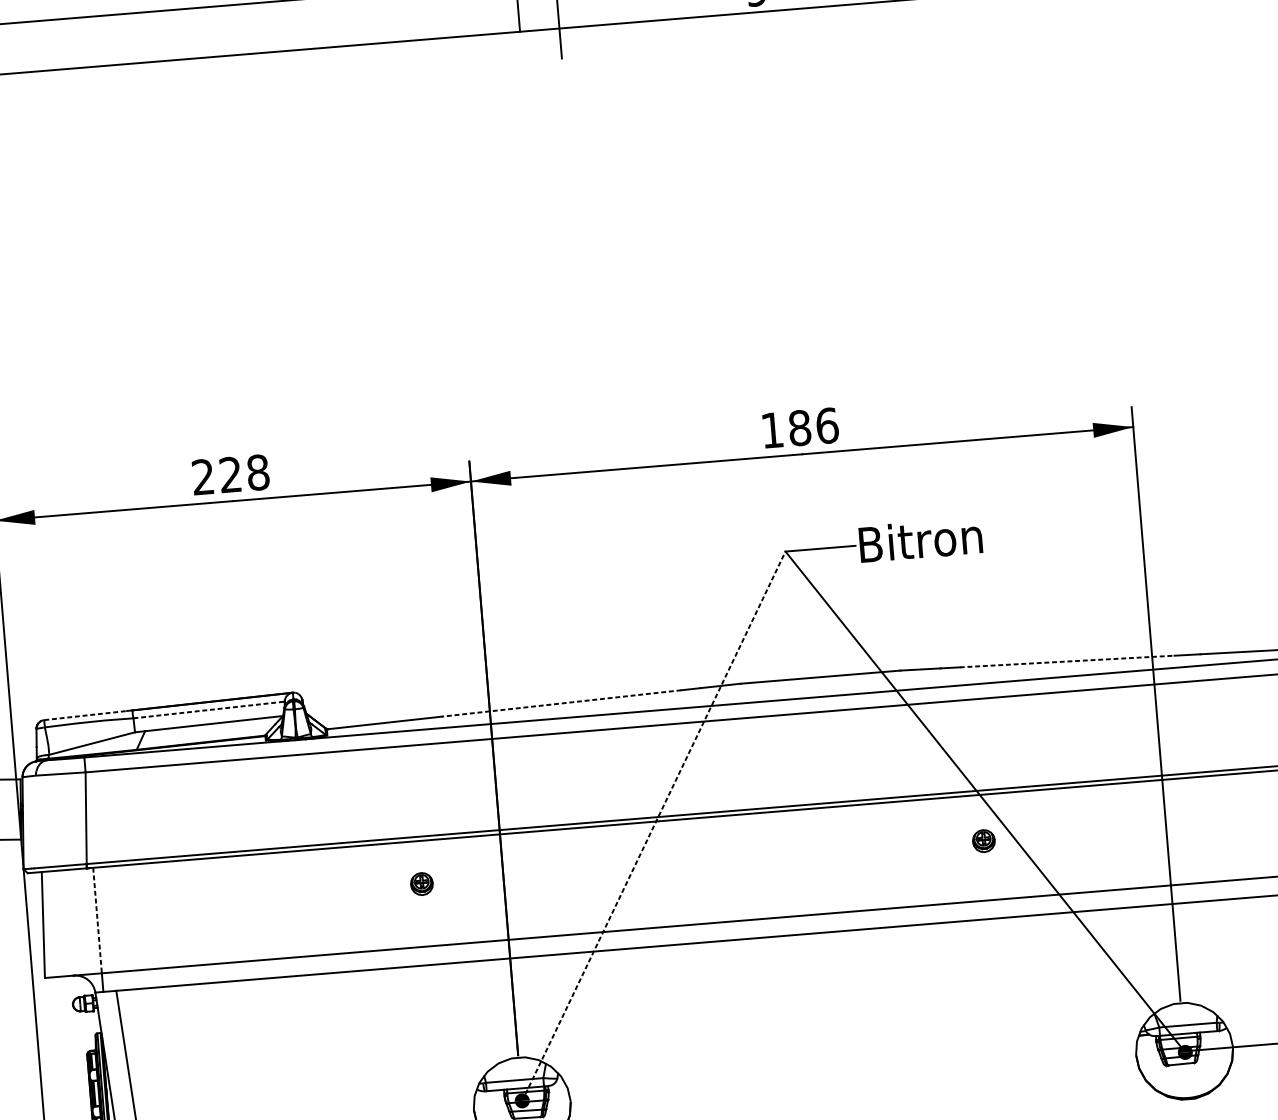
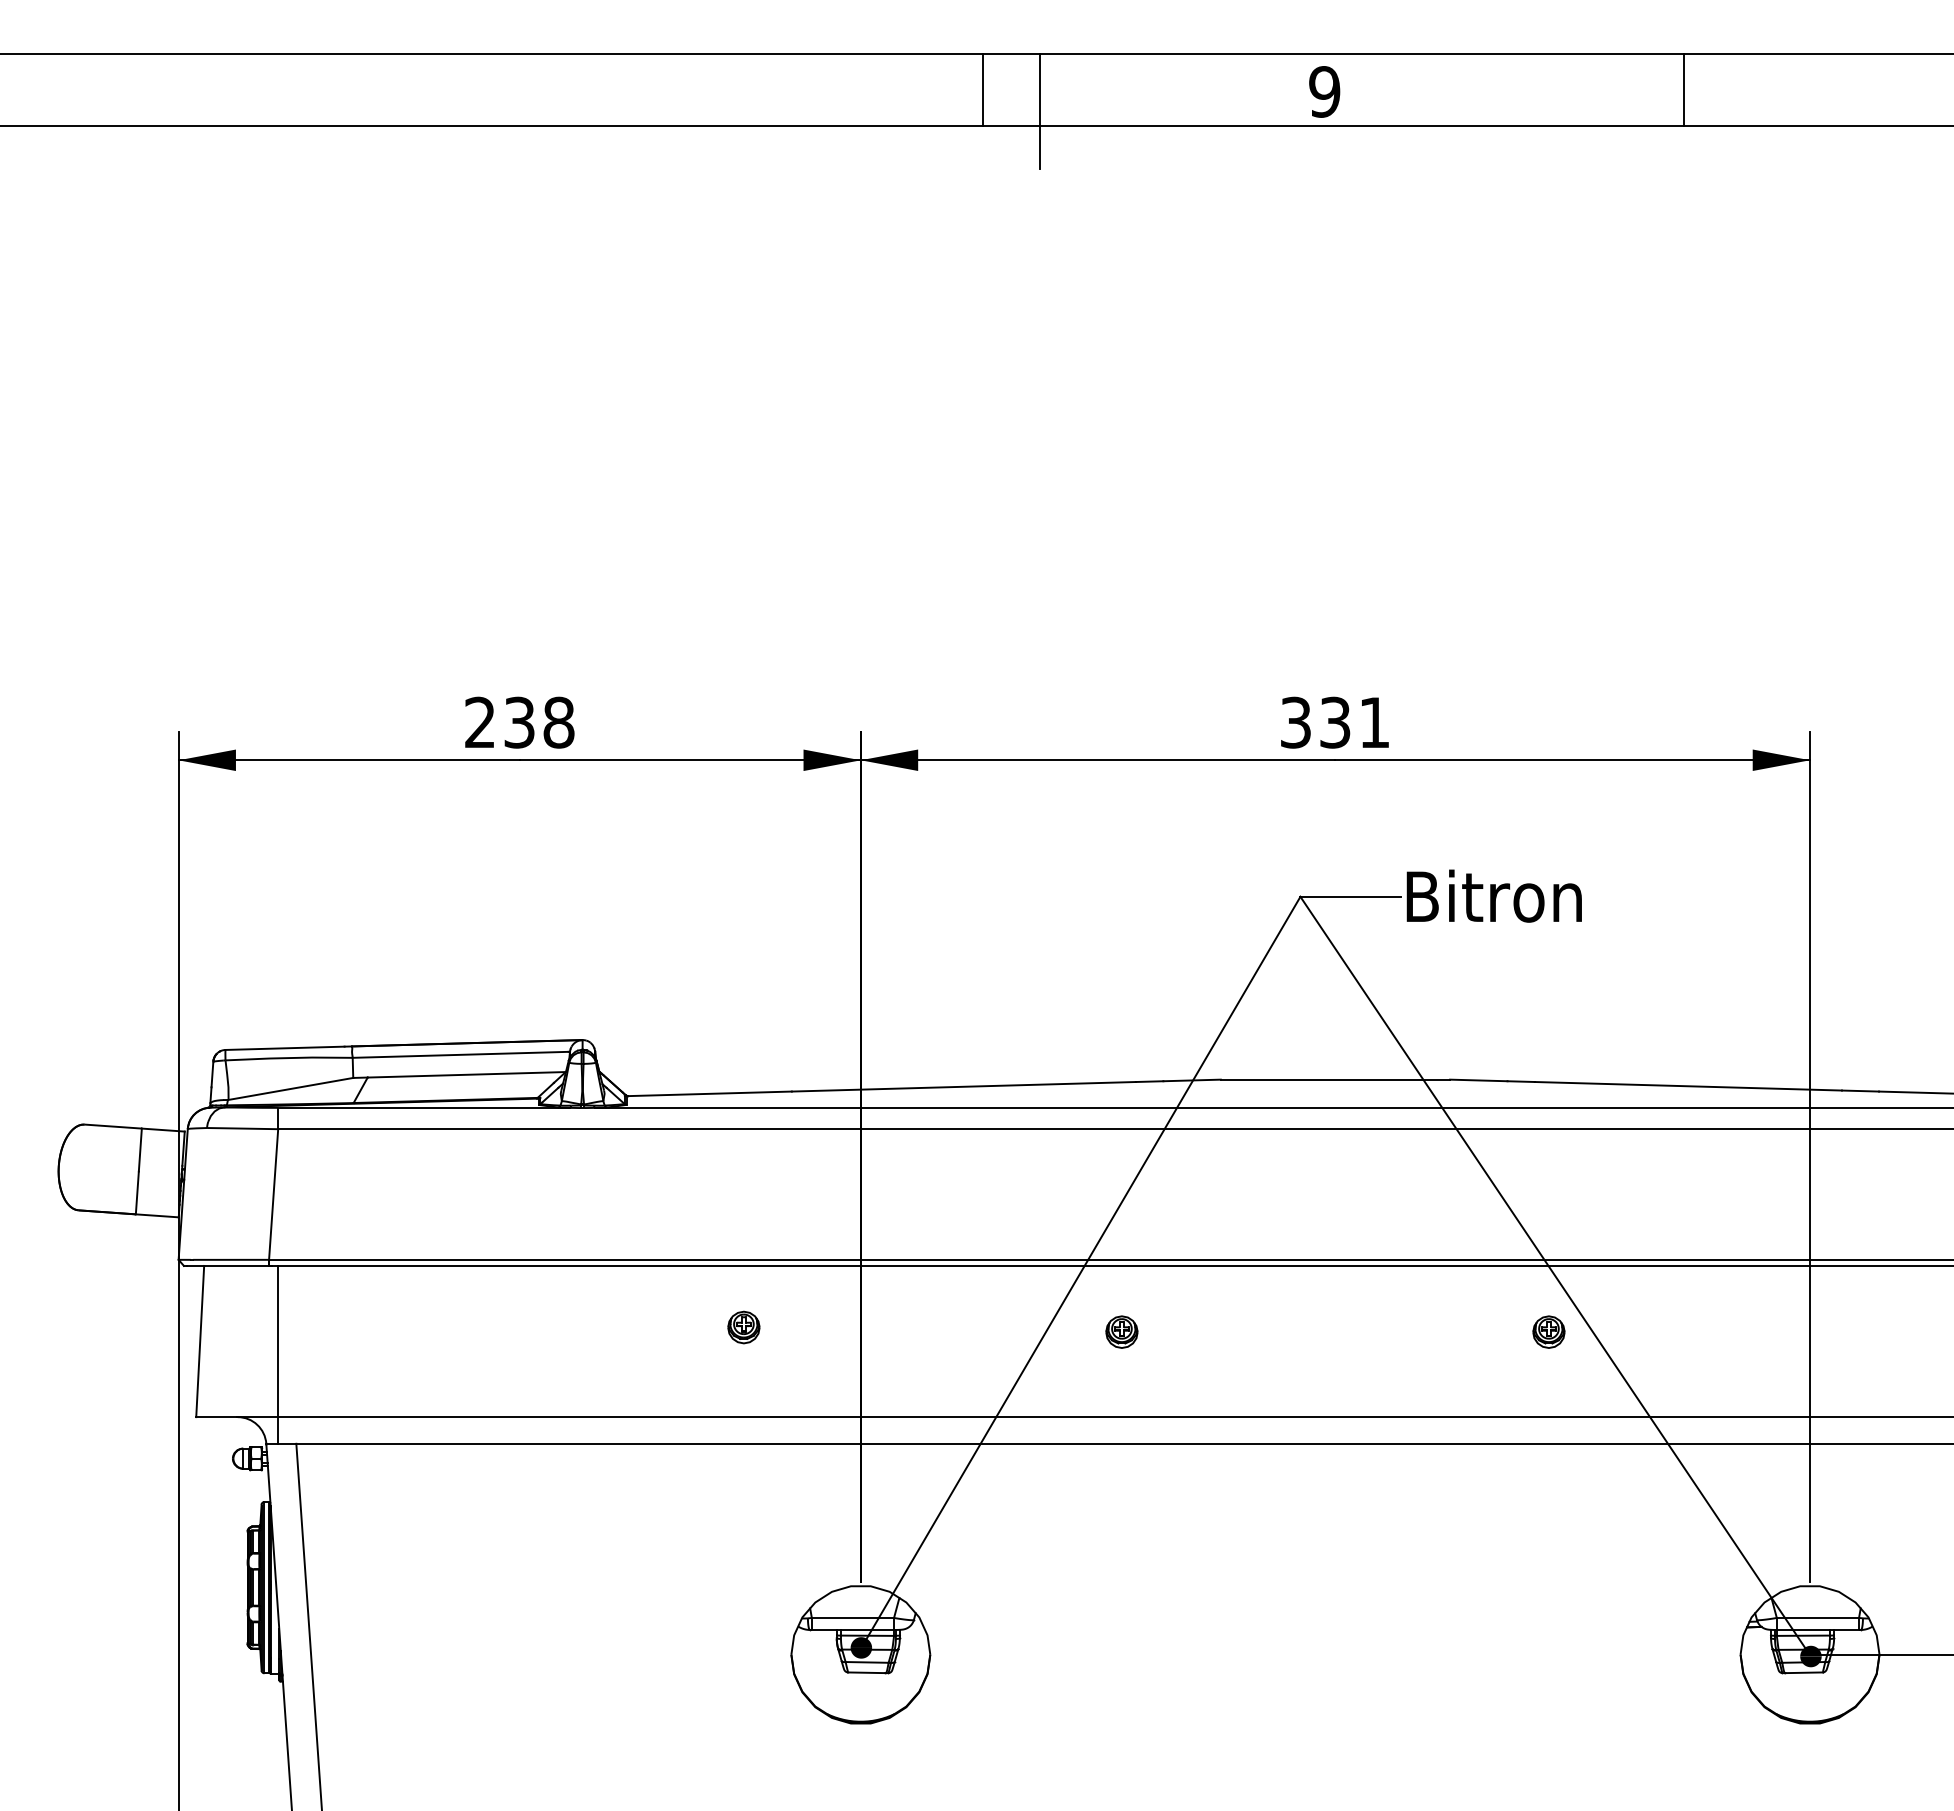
text: (800, 427) -> (1335, 722), 186 -> 331
text: (230, 474) -> (519, 722), 228 -> 238
line: (1067, 661) -> (1688, 1086), dashed -> solid
line: (561, 703) -> (963, 1086), dashed -> solid
line: (208, 709) -> (460, 1054), dashed -> solid
line: (86, 715) -> (285, 1048), dashed -> solid
line: (655, 822) -> (1083, 1267), dashed -> solid
part: (685, 865) -> (1121, 1331), added
line: (97, 920) -> (277, 1341), dashed -> solid

